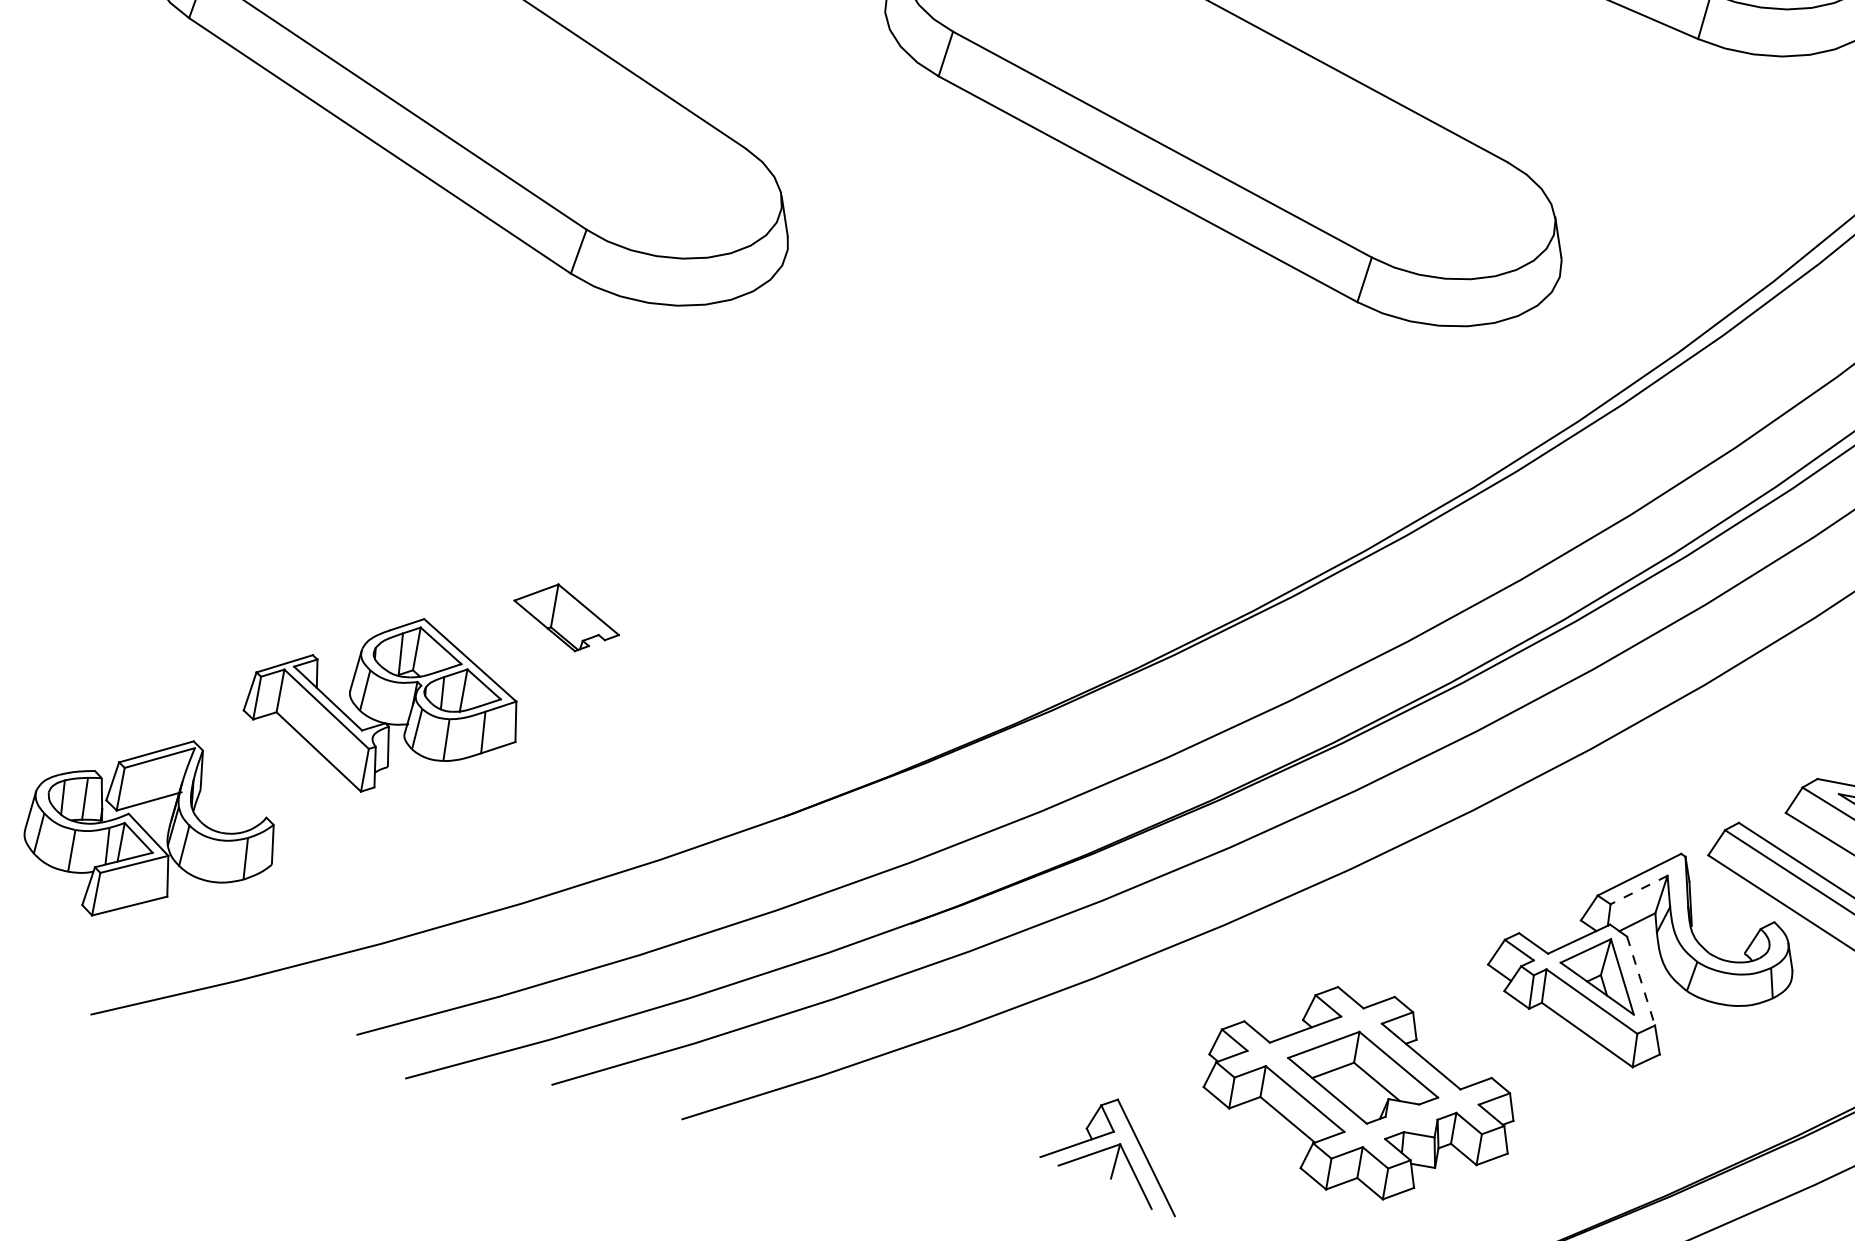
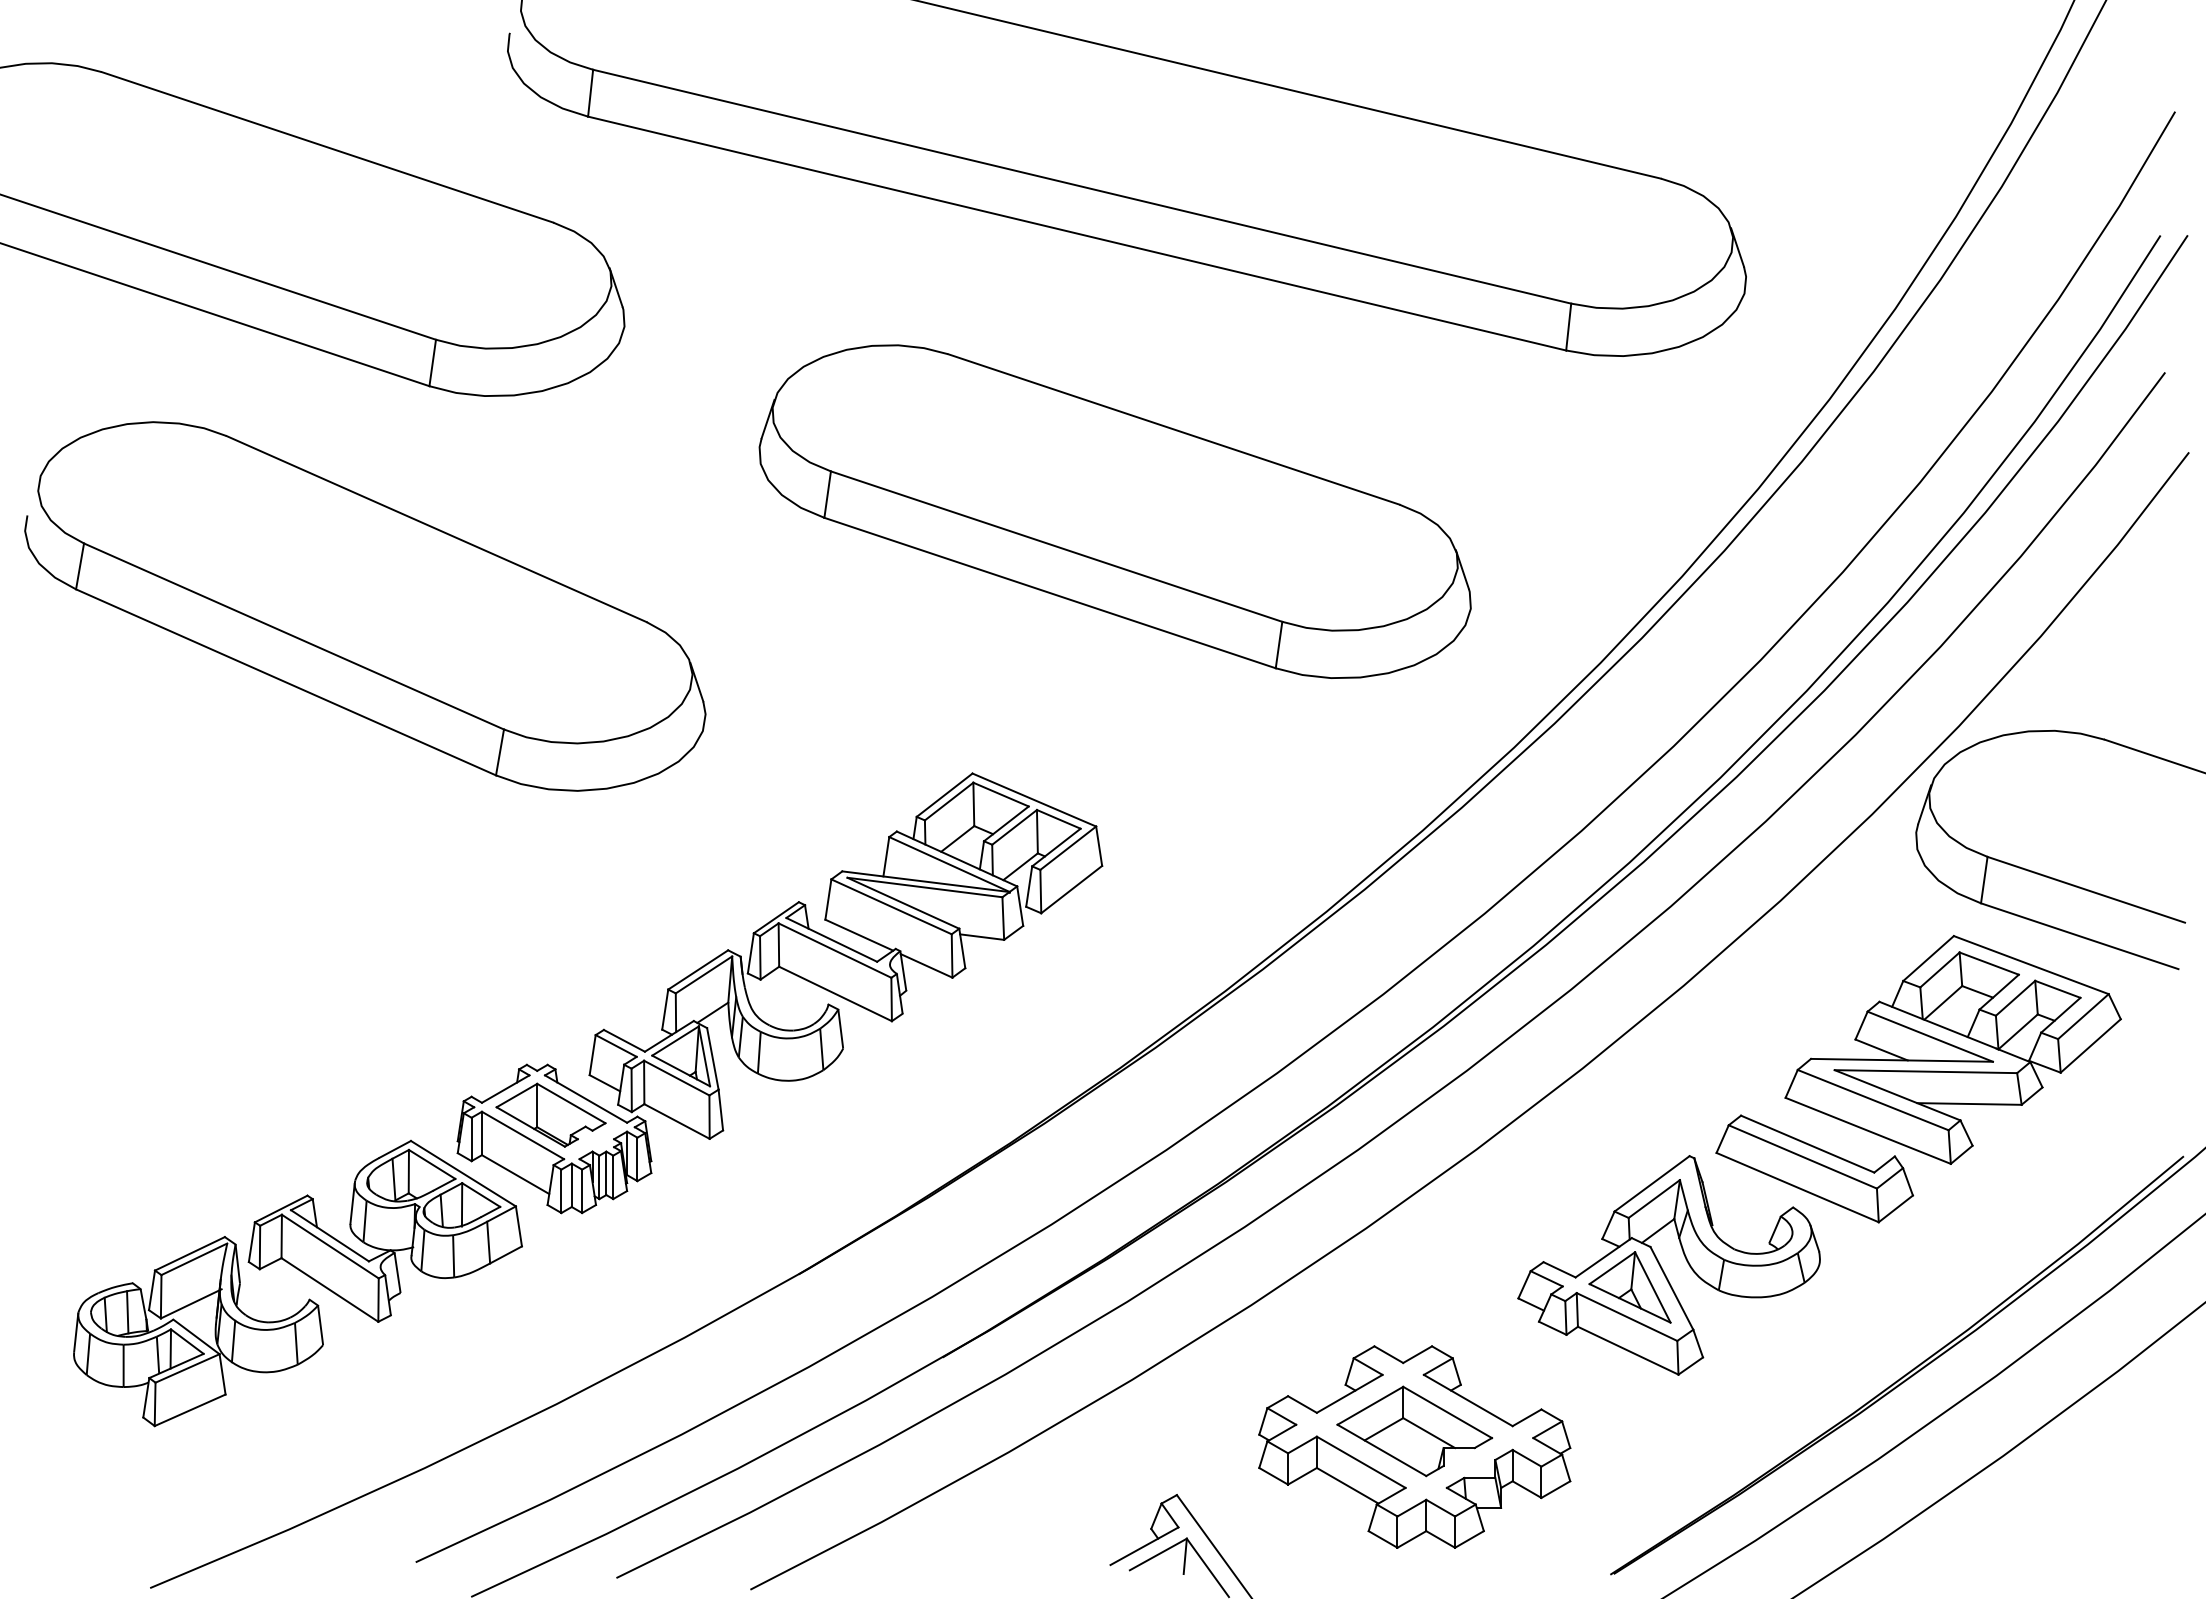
part: (804, 517) -> (768, 975), added
part: (151, 829) -> (198, 1331), moved
line: (1639, 890) -> (1654, 1199), dashed -> solid
line: (1640, 981) -> (1671, 1288), dashed -> solid

